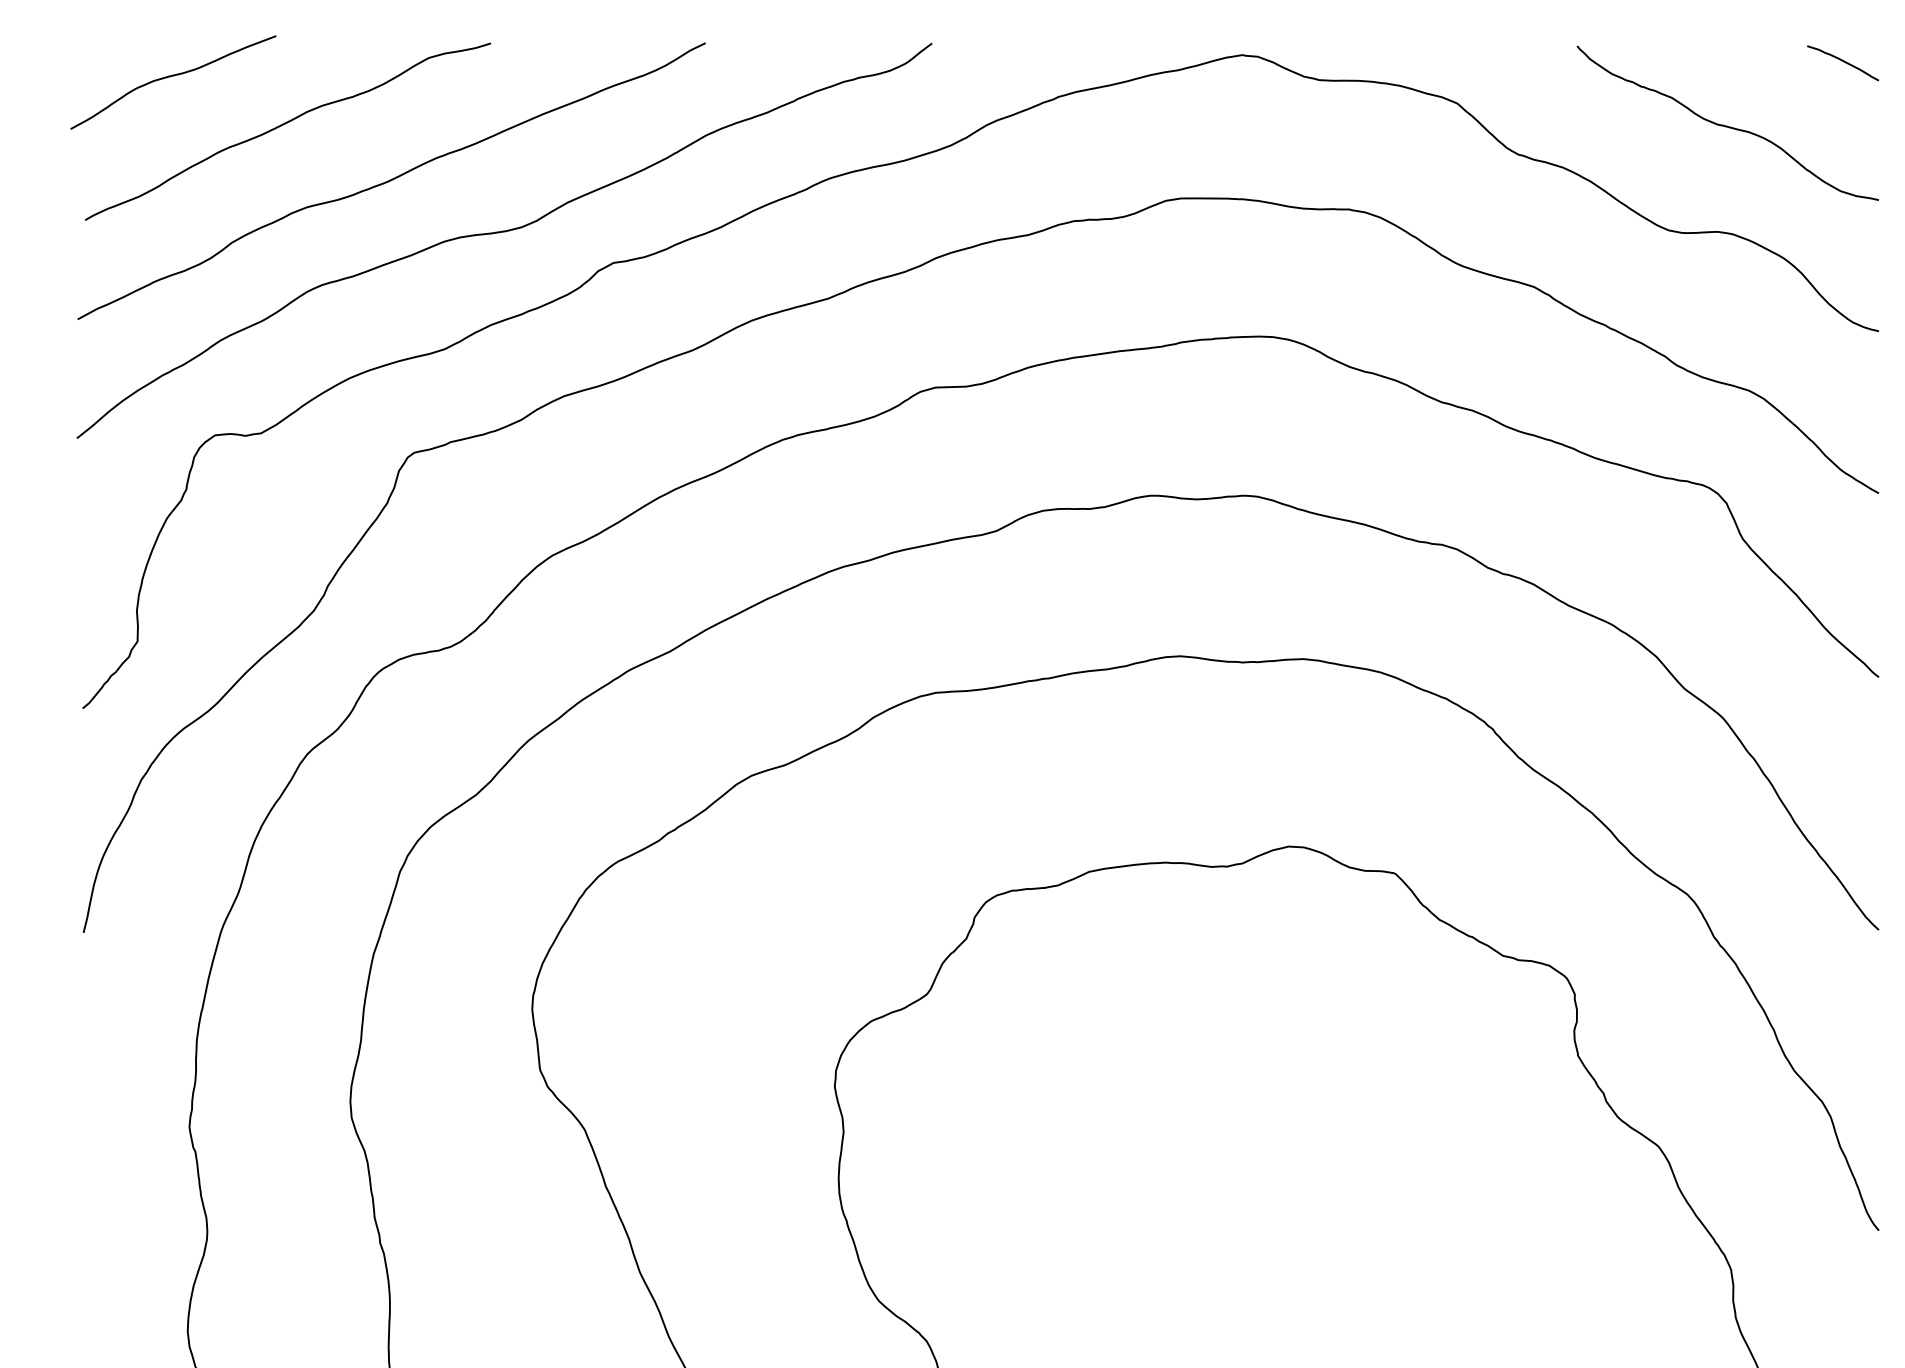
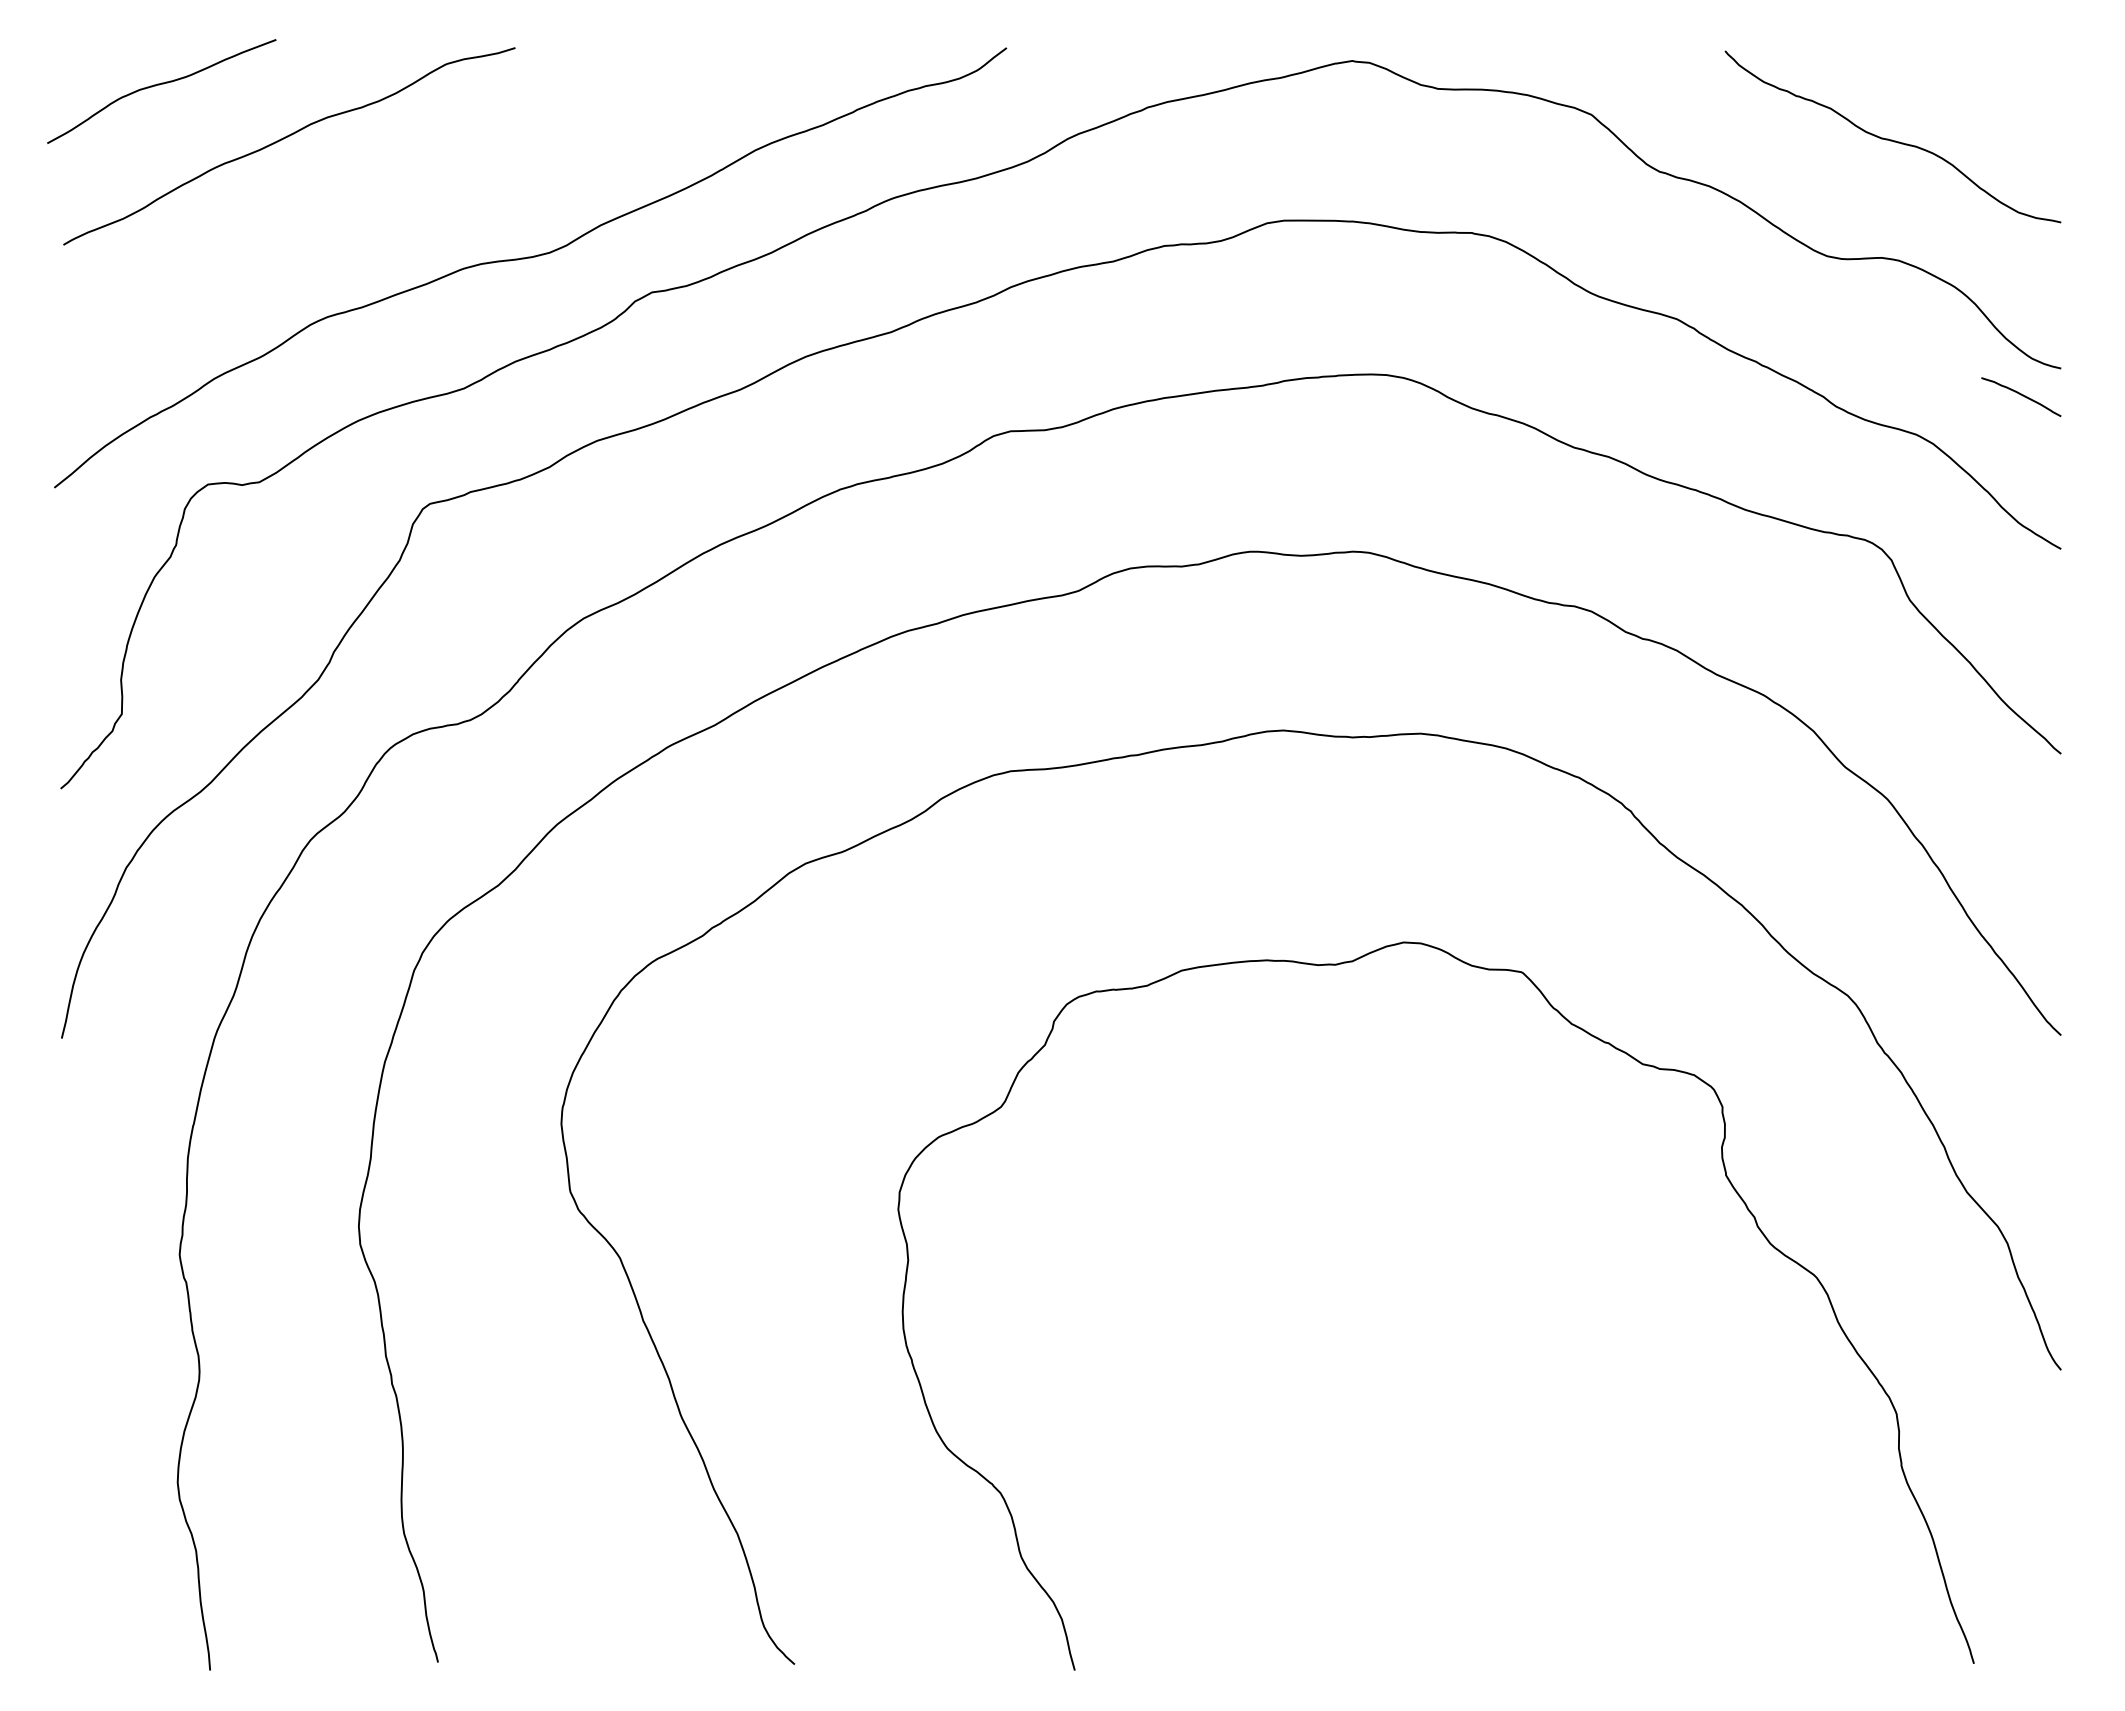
curve: (1844, 62) -> (2022, 396), moved
curve: (391, 181) -> (404, 201), removed

